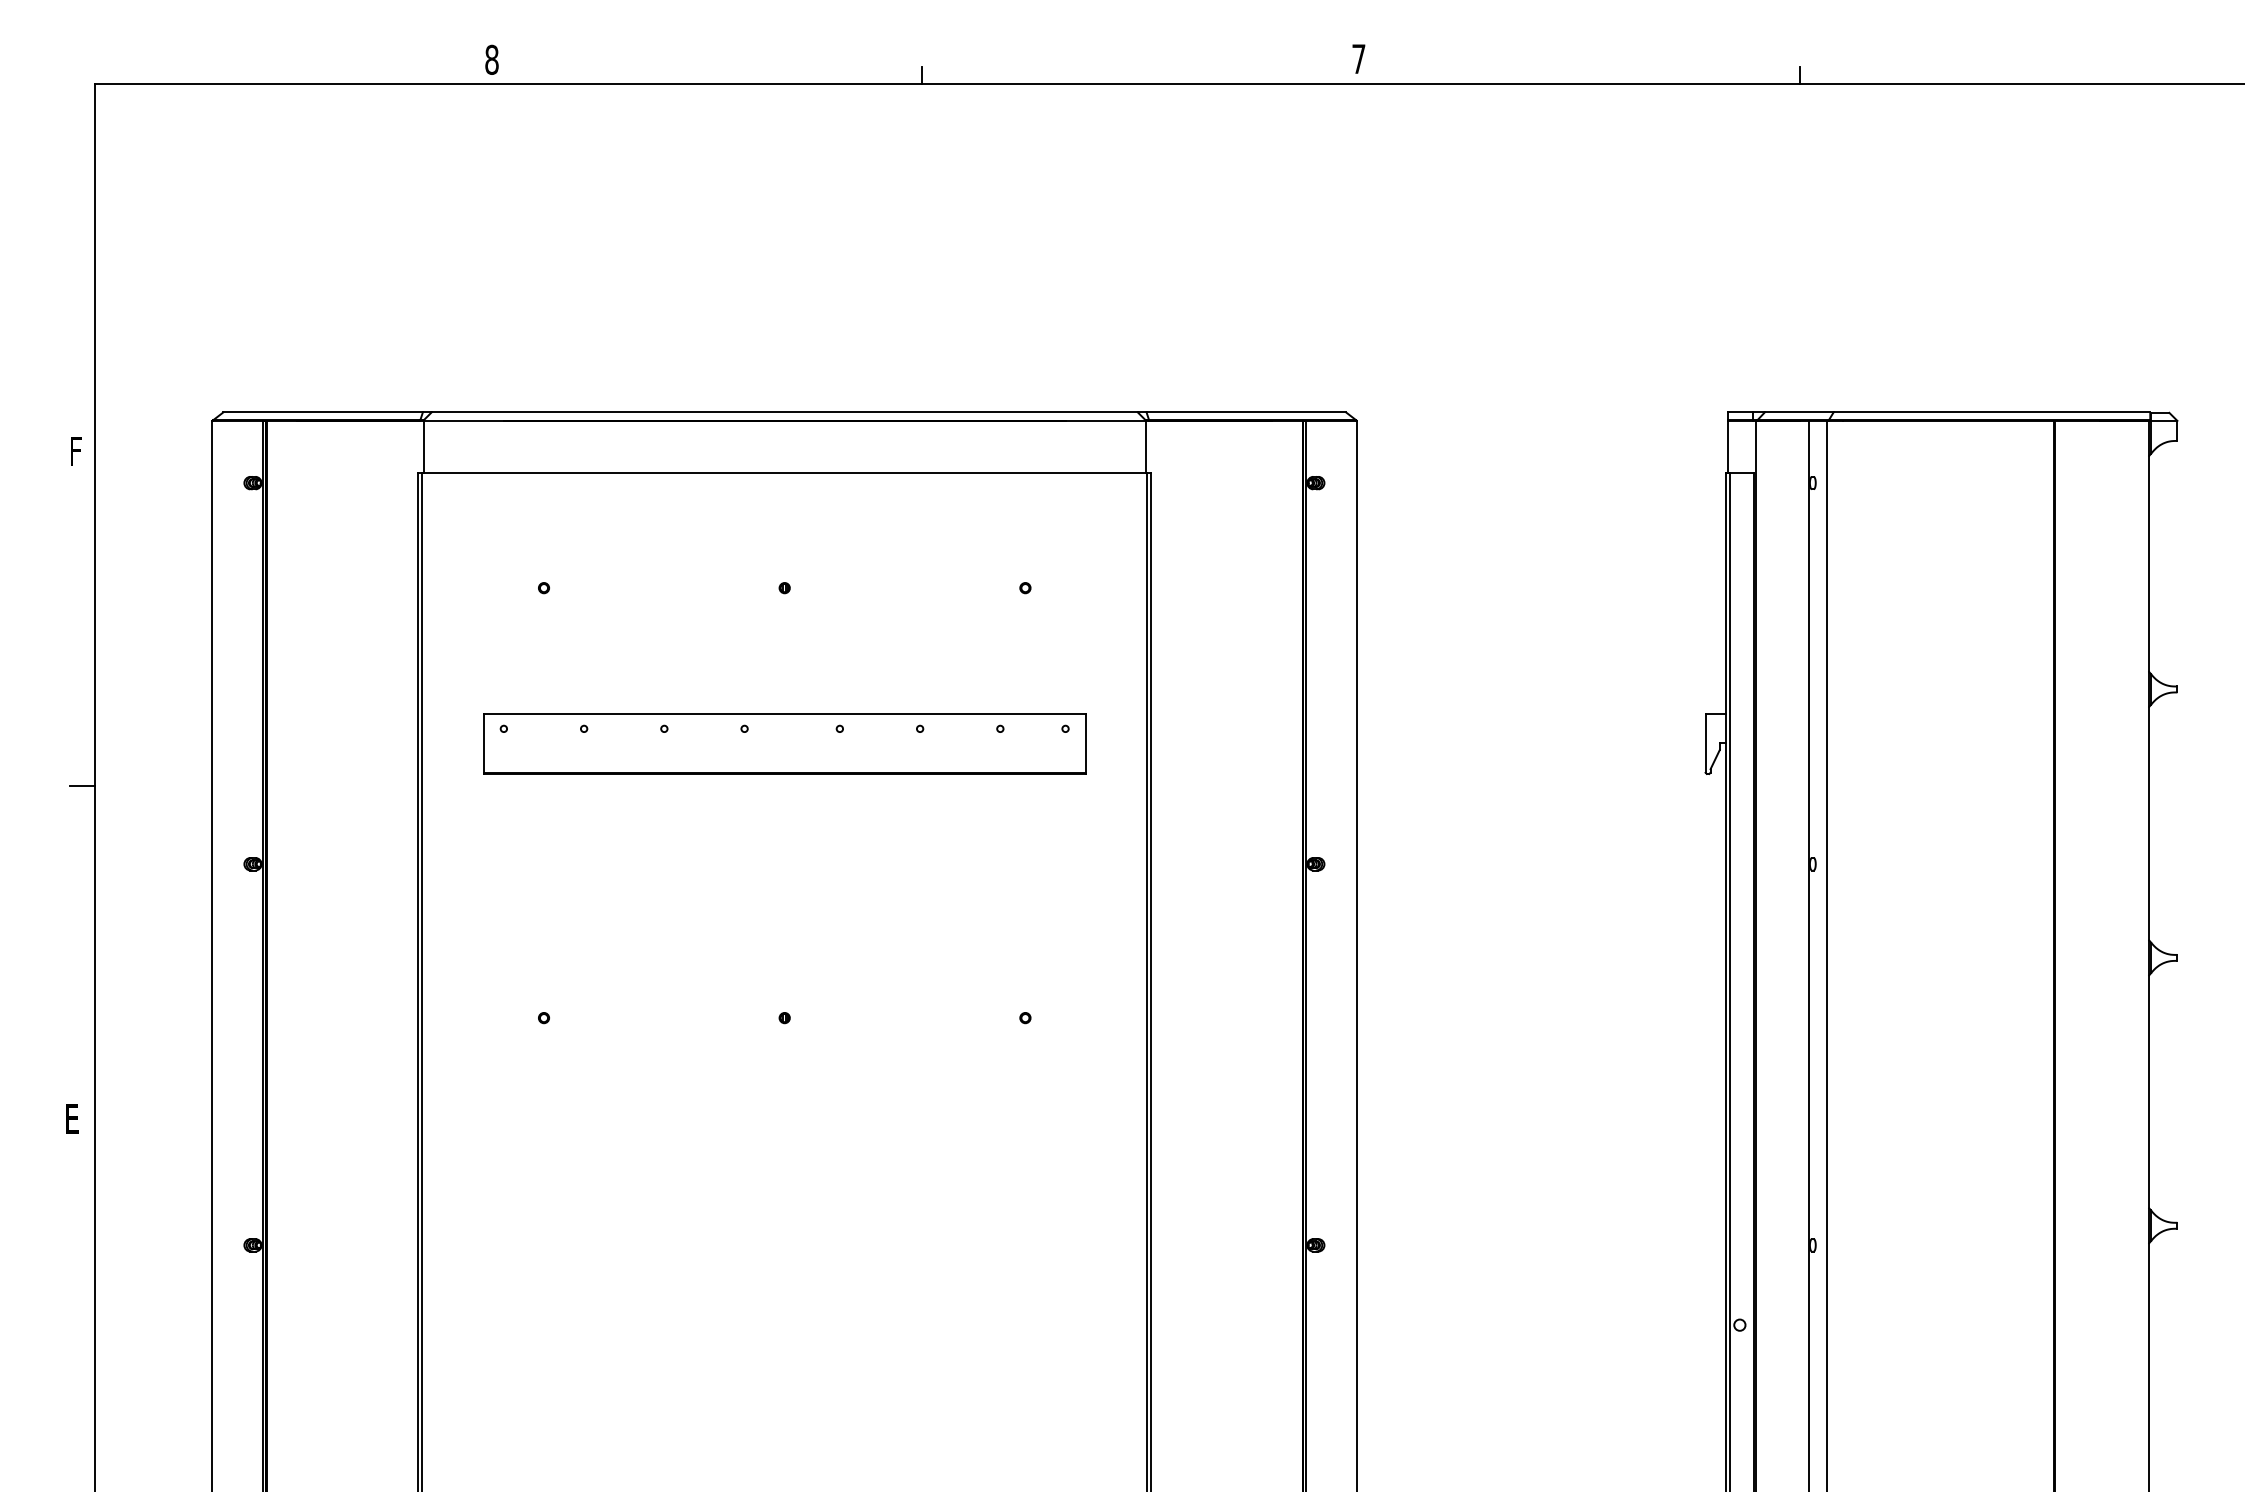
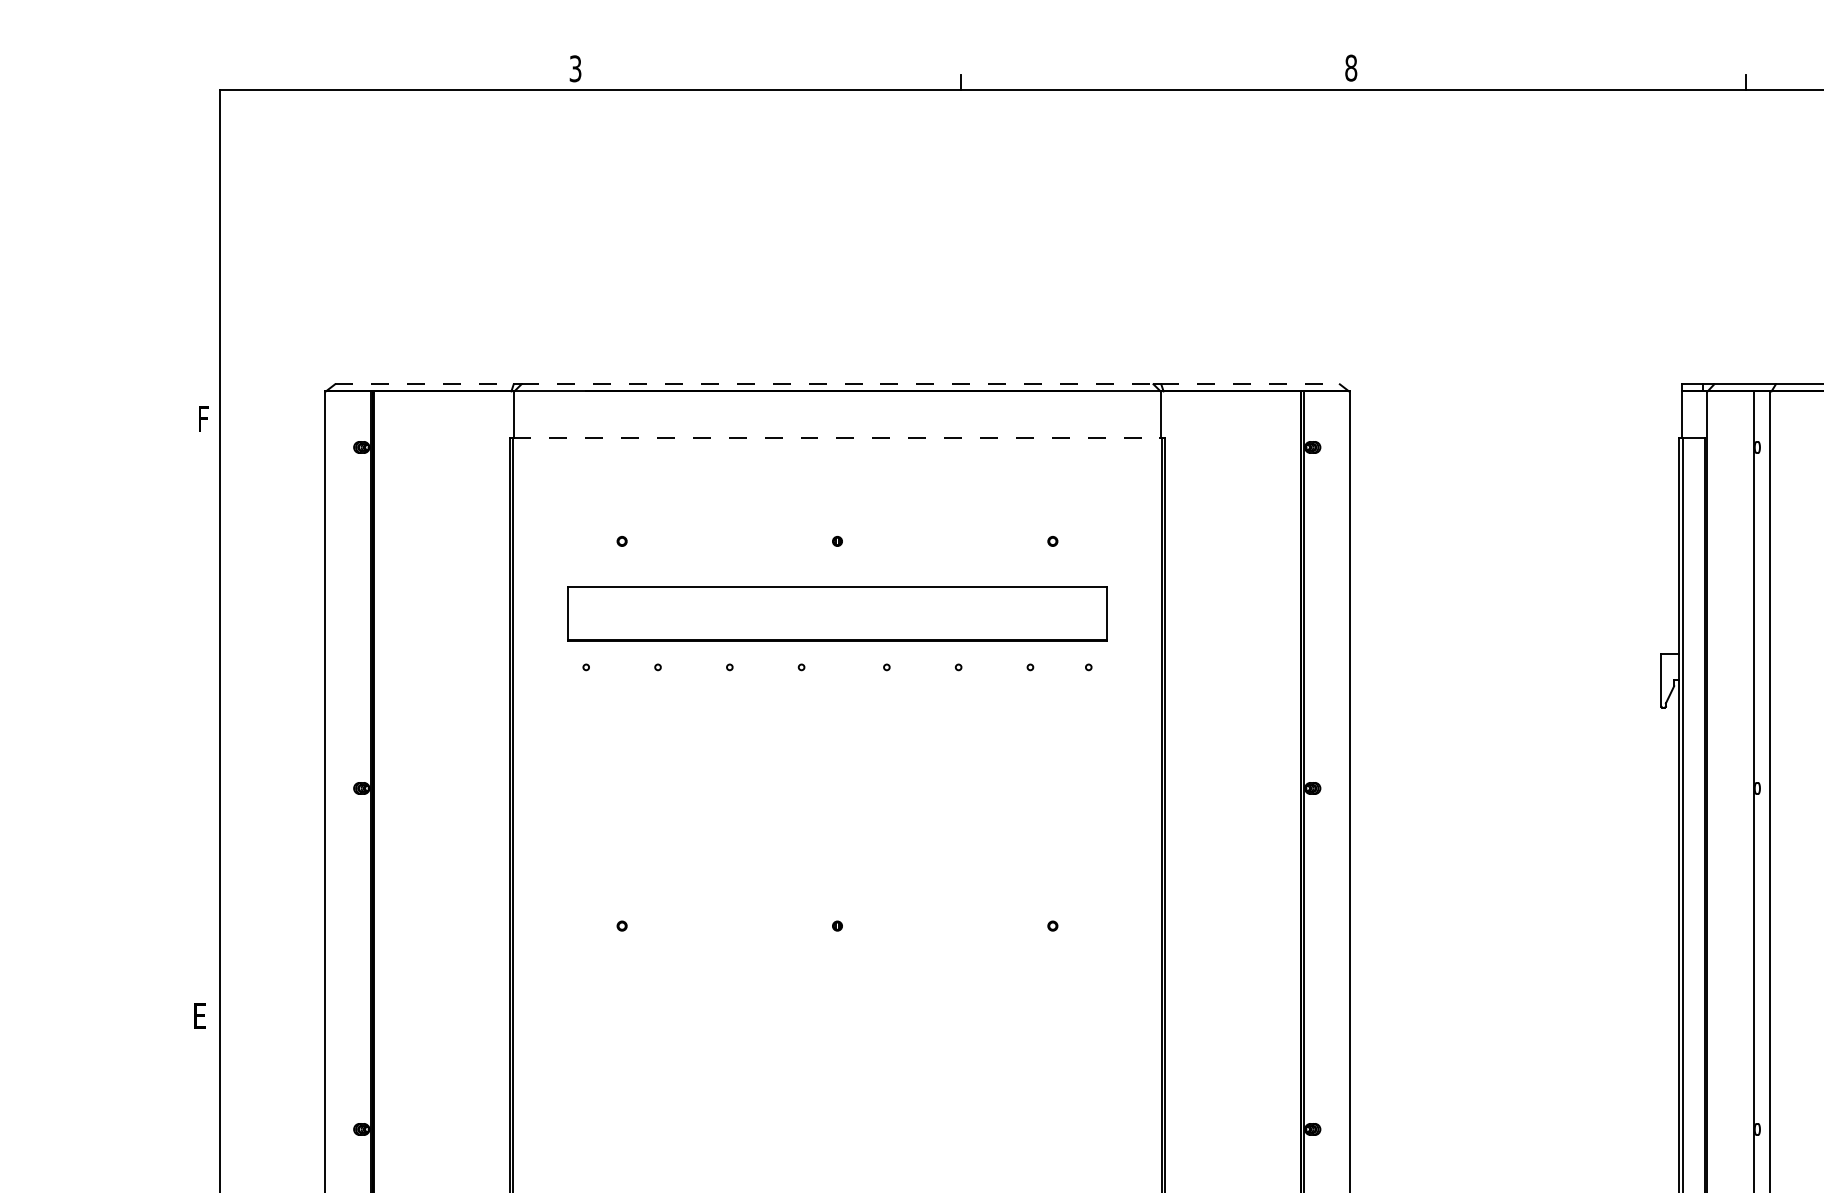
text: (491, 59) -> (575, 68), 8 -> 3
text: (1358, 59) -> (1350, 68), 7 -> 8
line: (323, 412) -> (424, 384), solid -> dashed
line: (785, 412) -> (838, 384), solid -> dashed
line: (1246, 412) -> (1250, 384), solid -> dashed
line: (785, 472) -> (838, 437), solid -> dashed
part: (784, 743) -> (837, 613), moved
line: (81, 785) -> (208, 718), removed

